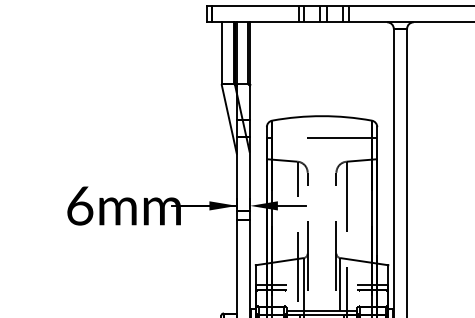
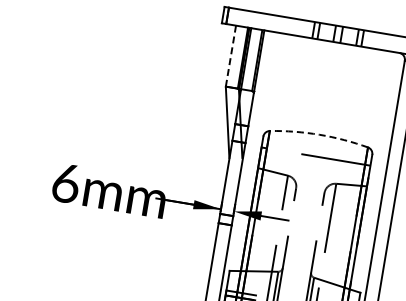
line: (221, 53) -> (230, 56), solid -> dashed
arc: (322, 116) -> (320, 135), solid -> dashed

